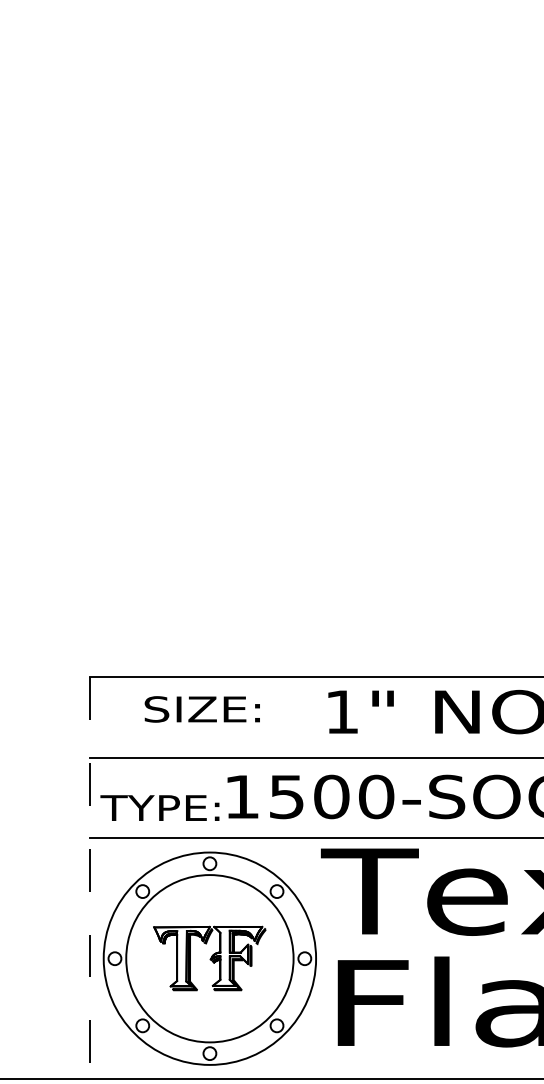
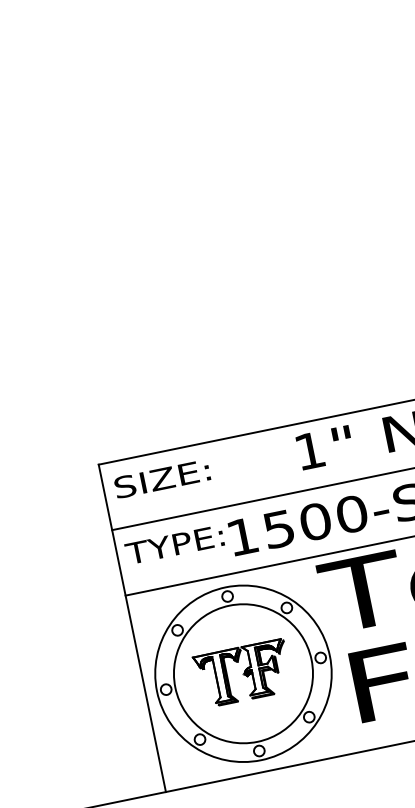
text: (201, 709) -> (161, 479), moved
text: (159, 807) -> (174, 544), moved
line: (89, 878) -> (132, 628), dashed -> solid

